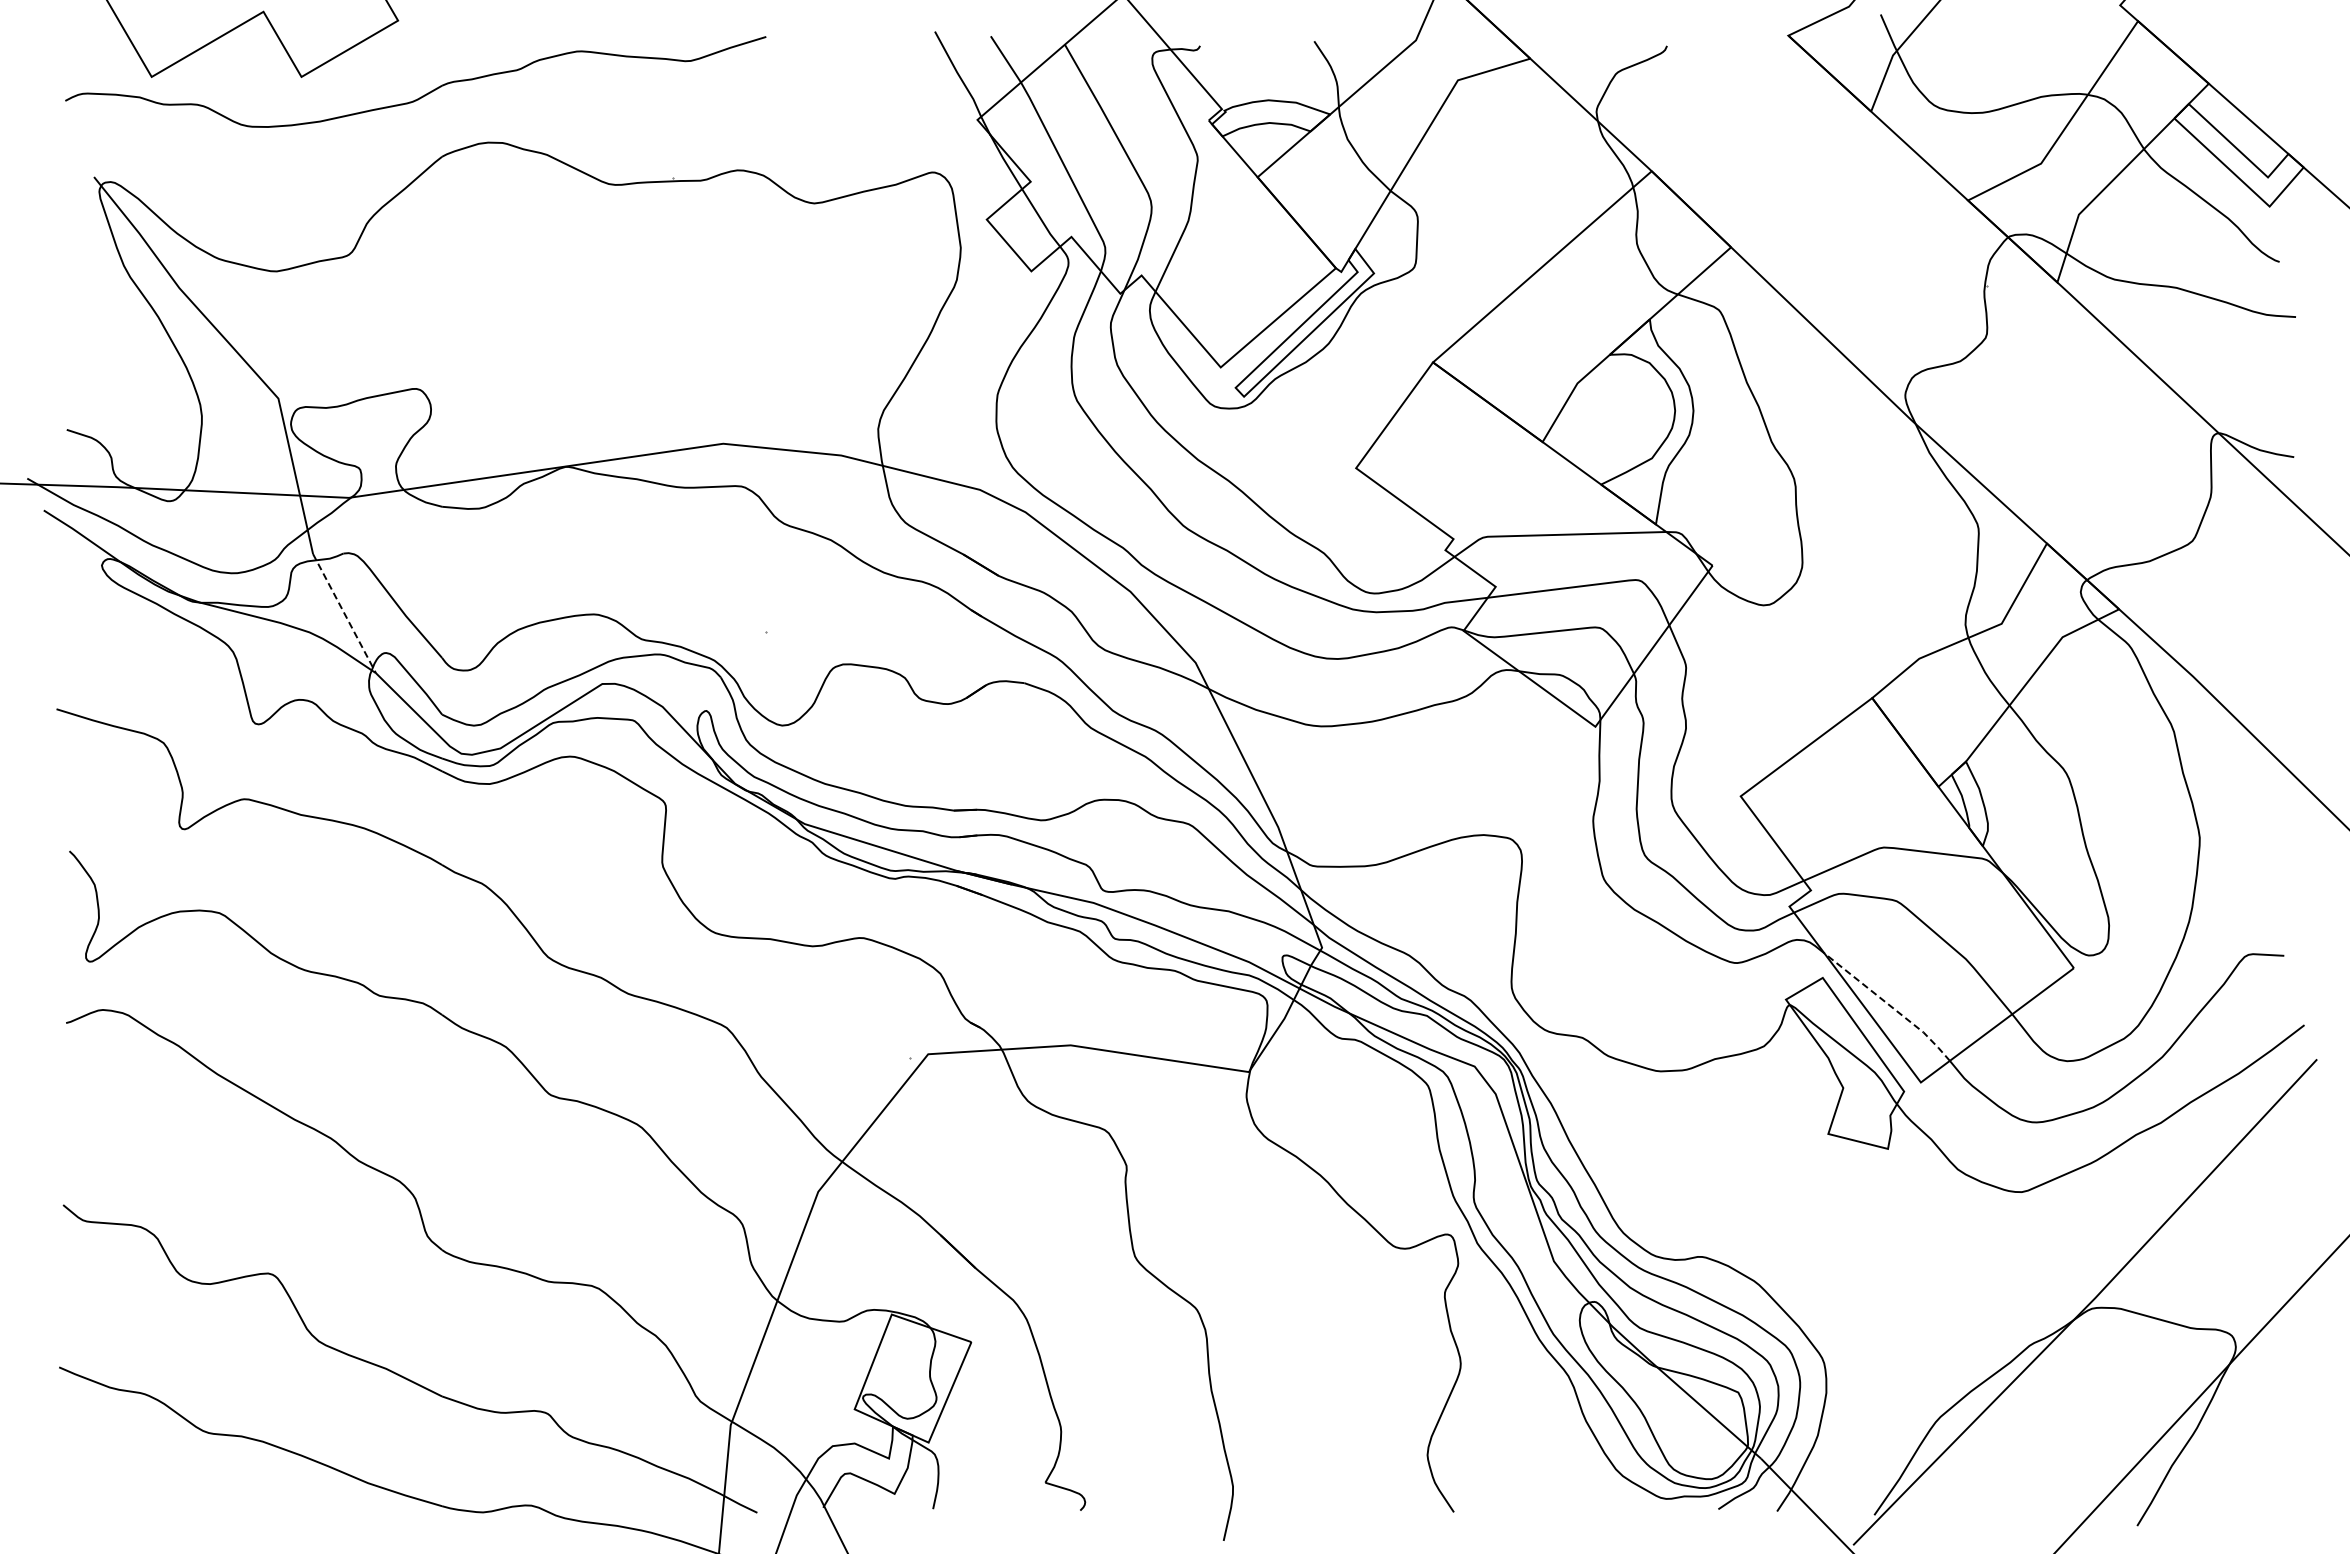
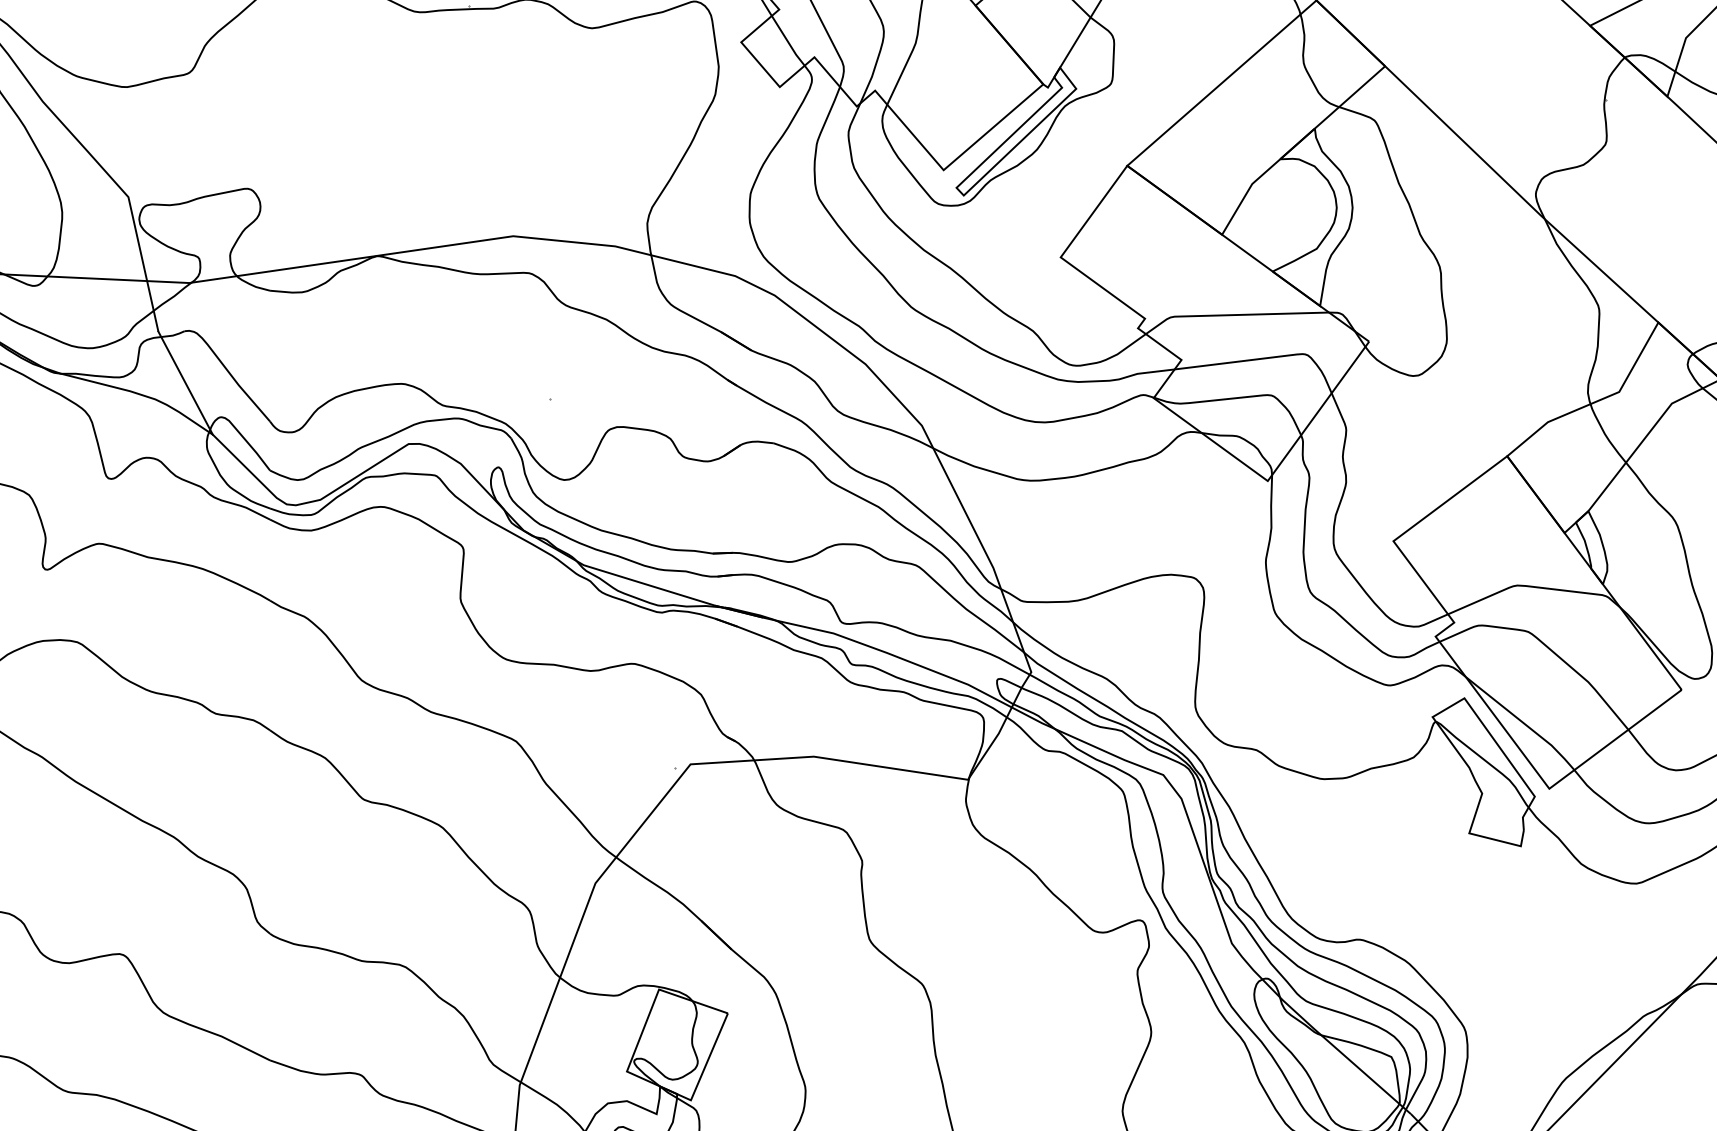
line: (344, 614) -> (185, 383), dashed -> solid
line: (1889, 1005) -> (1522, 722), dashed -> solid

